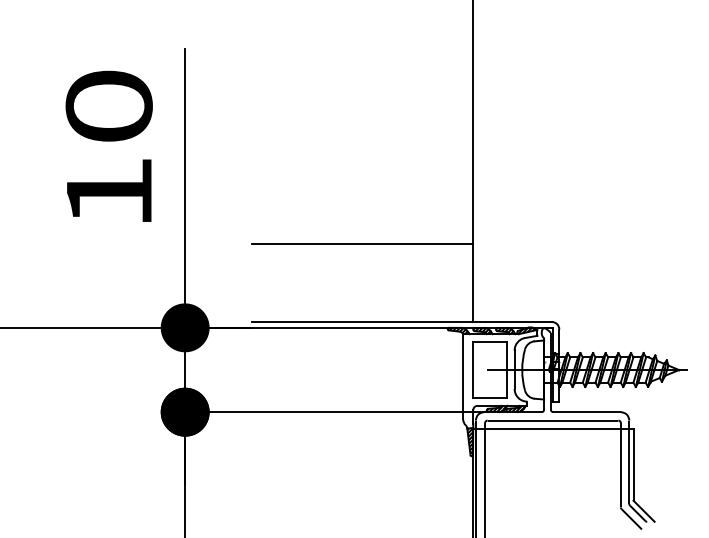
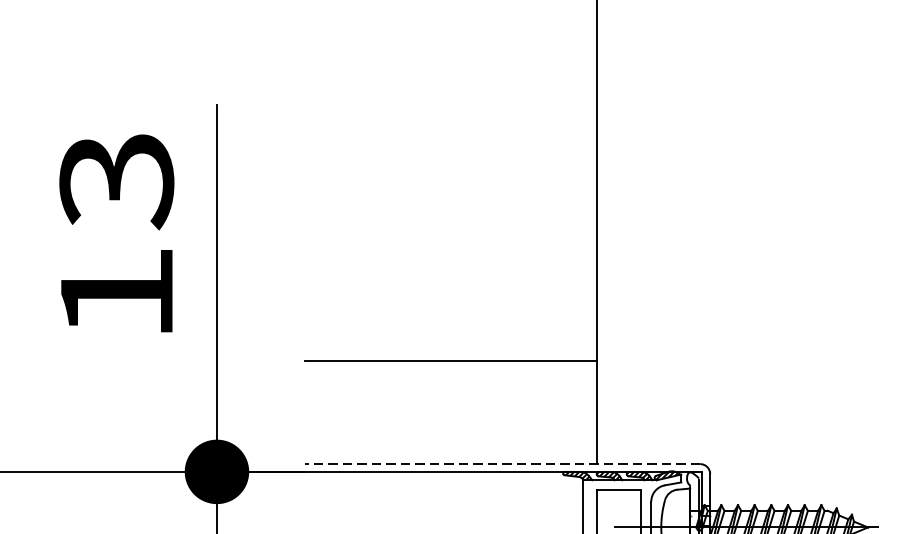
text: (108, 107) -> (115, 181), 10 -> 13
line: (402, 321) -> (503, 463), solid -> dashed

